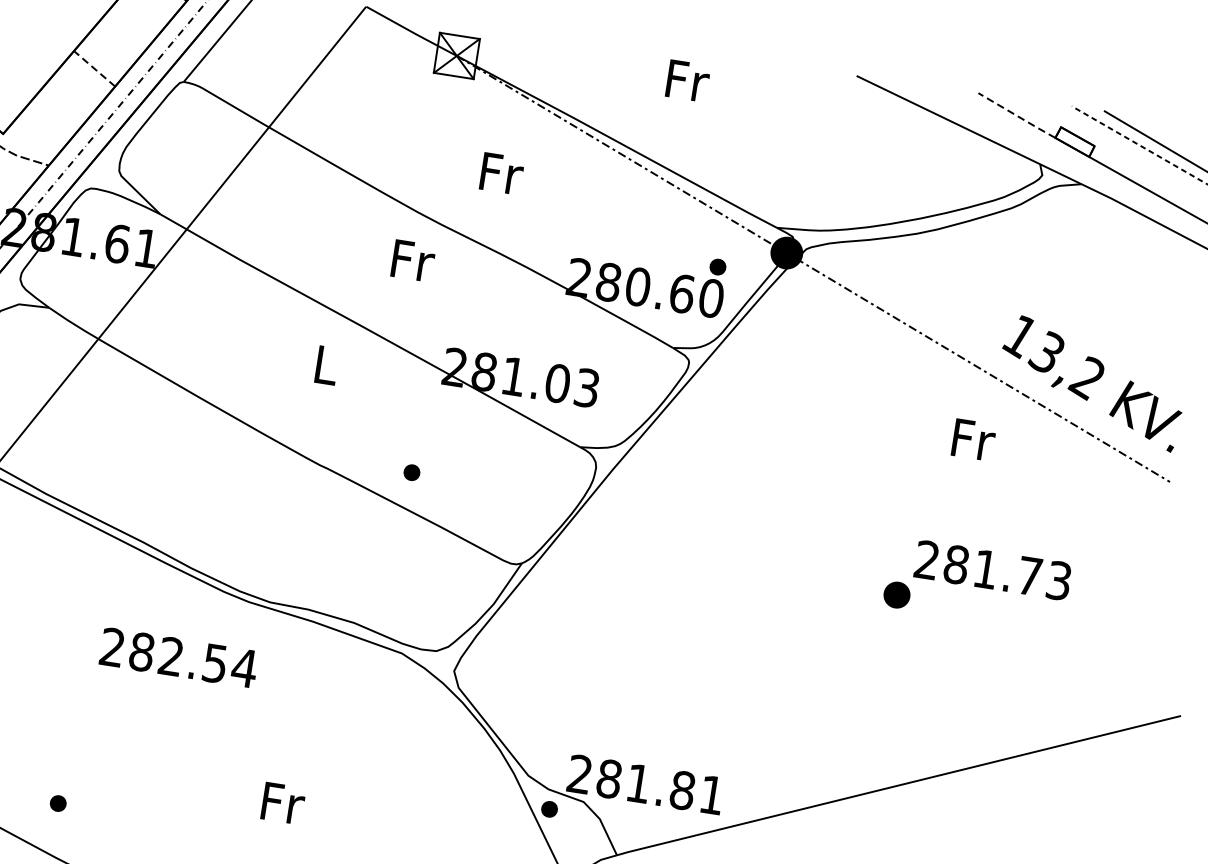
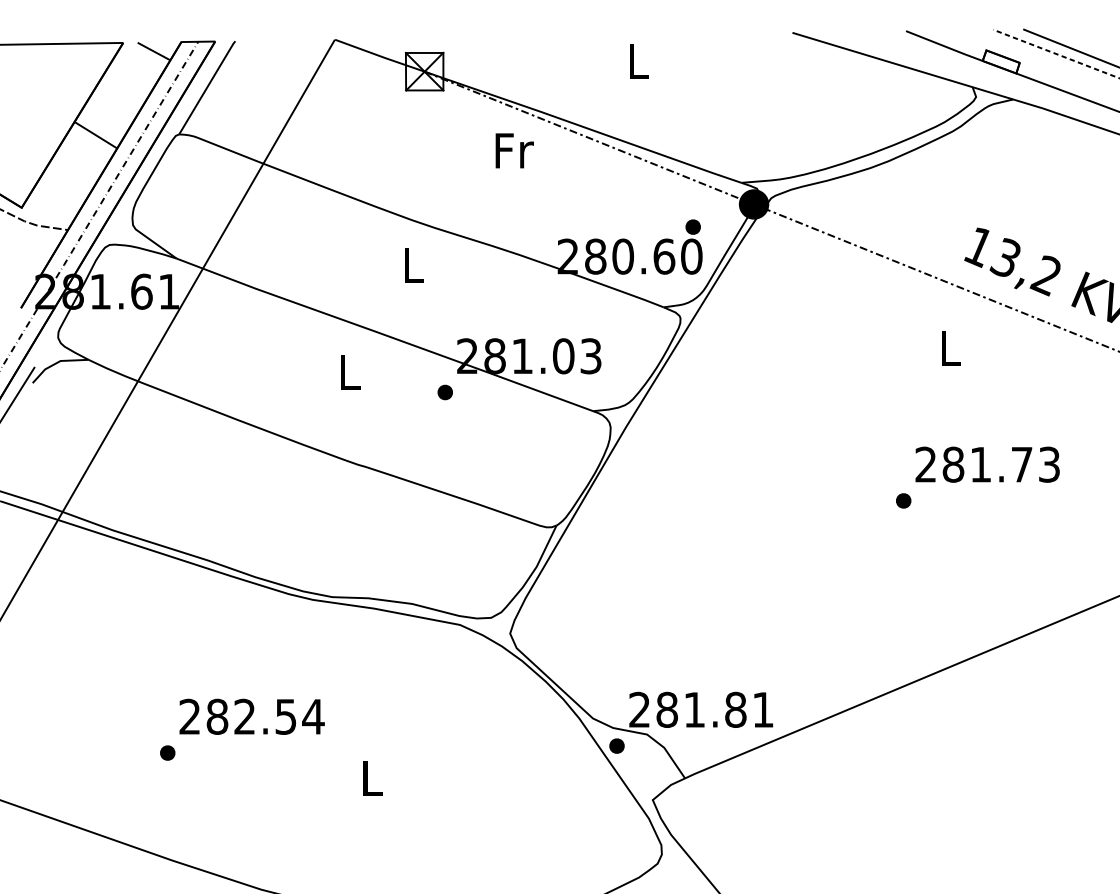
line: (94, 67) -> (95, 134), dashed -> solid
text: (688, 81) -> (639, 61), Fr -> L
line: (1017, 116) -> (945, 46), dashed -> solid
text: (501, 173) -> (514, 150), moved
text: (413, 260) -> (414, 264), Fr -> L
text: (973, 440) -> (951, 348), Fr -> L
part: (411, 472) -> (444, 392), moved
part: (897, 594) -> (903, 500), size x0.62
text: (178, 657) -> (251, 716), moved
part: (58, 802) -> (167, 752), moved
text: (283, 803) -> (373, 778), Fr -> L

